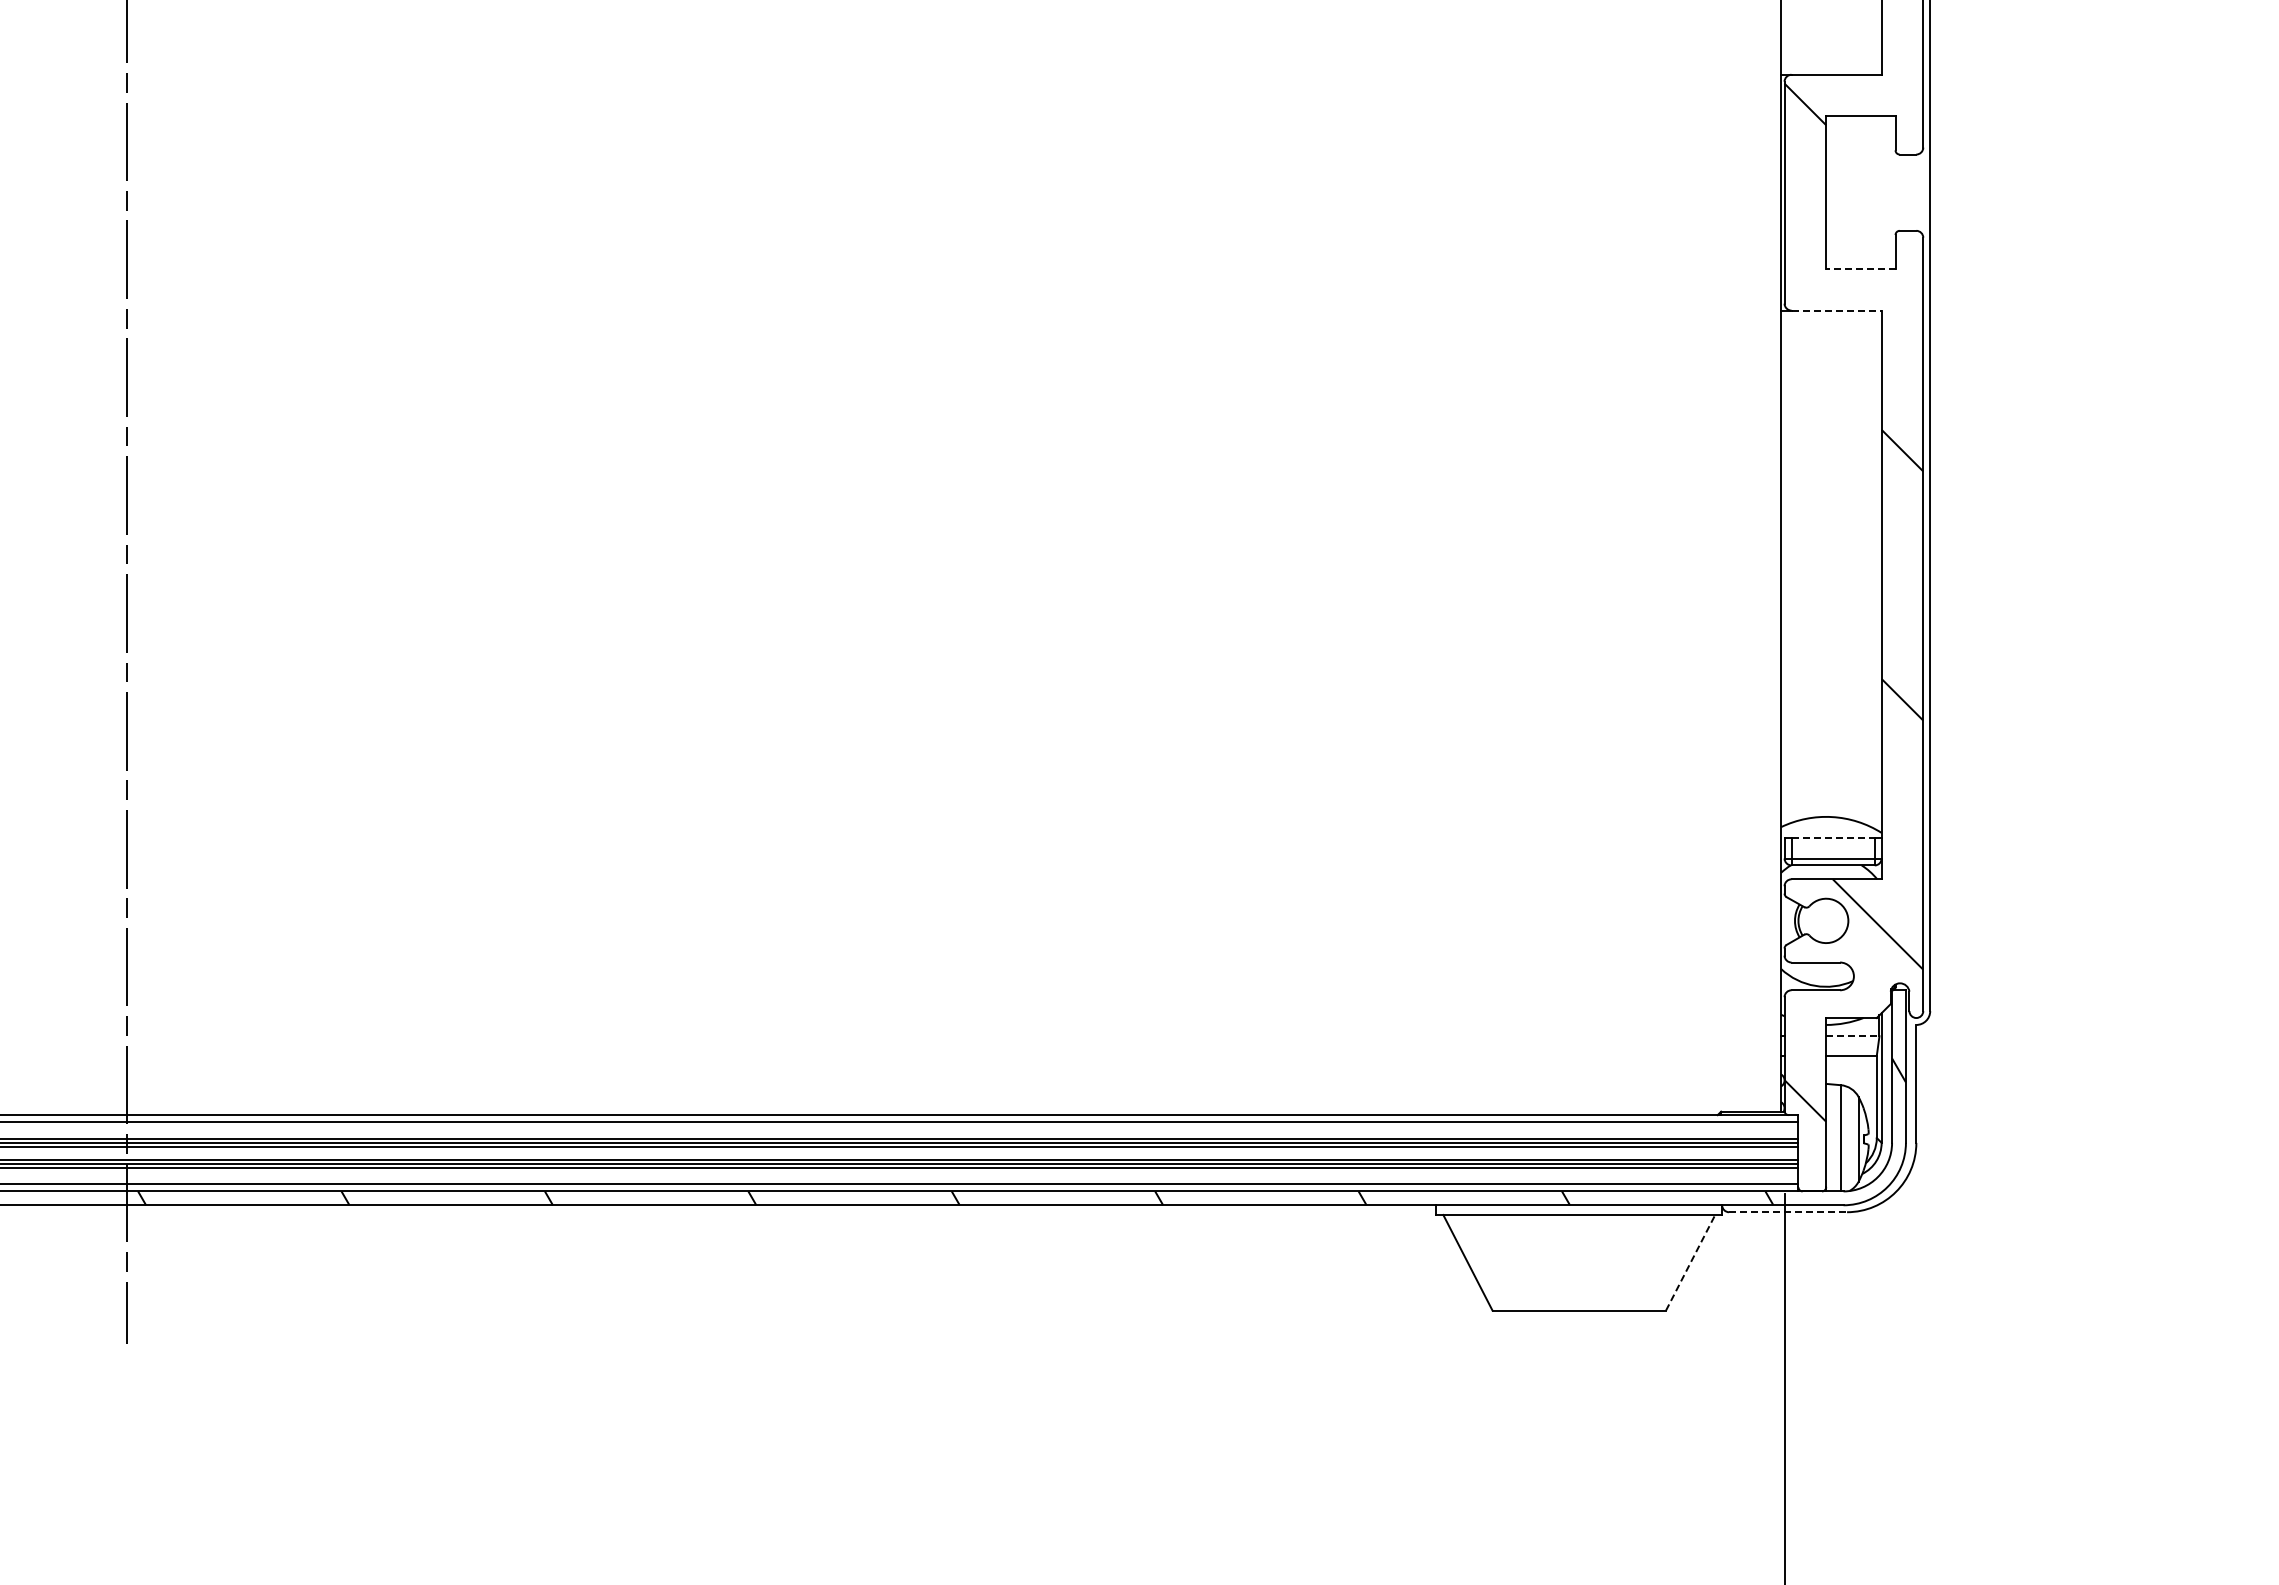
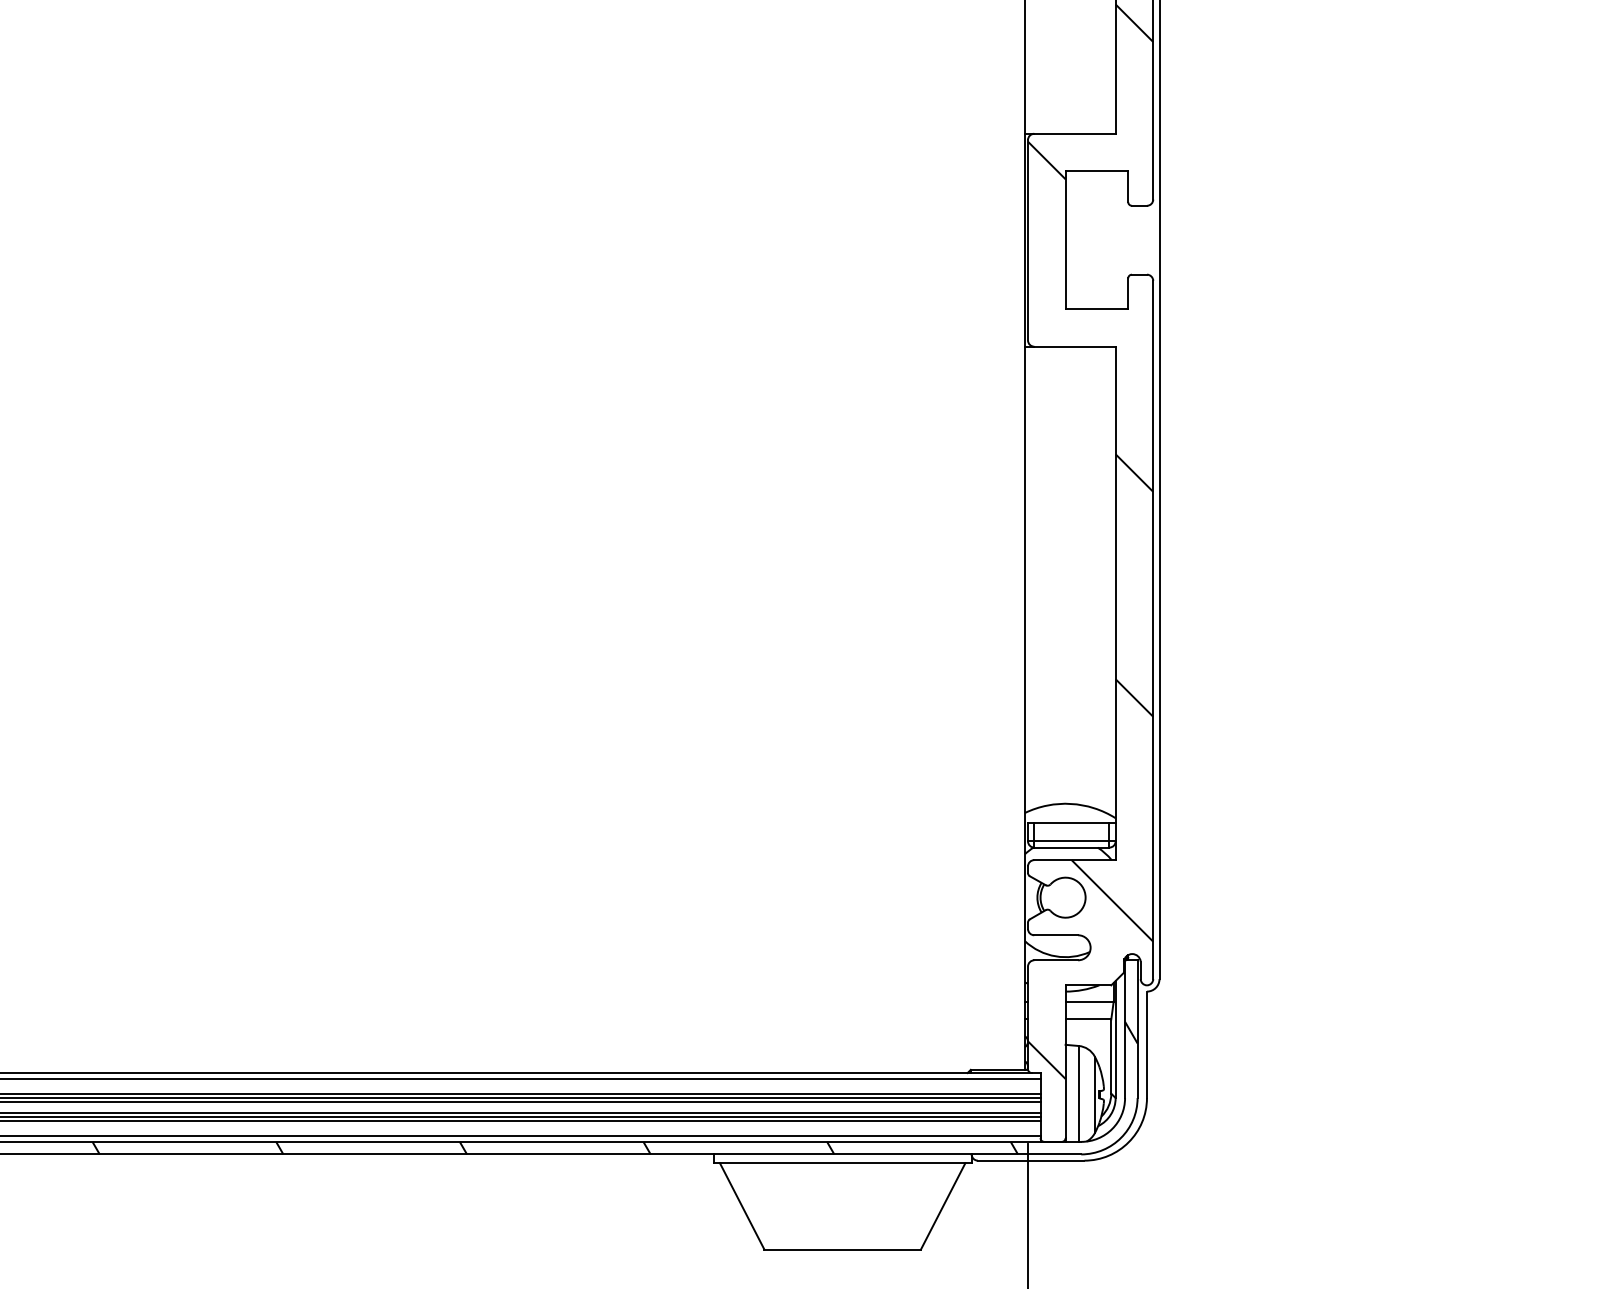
line: (1860, 268) -> (1096, 308), dashed -> solid
line: (1837, 310) -> (1075, 346), dashed -> solid
line: (1833, 837) -> (1072, 822), dashed -> solid
line: (1852, 1036) -> (1089, 1002), dashed -> solid
line: (1788, 1212) -> (1031, 1160), dashed -> solid
line: (1690, 1262) -> (943, 1206), dashed -> solid

